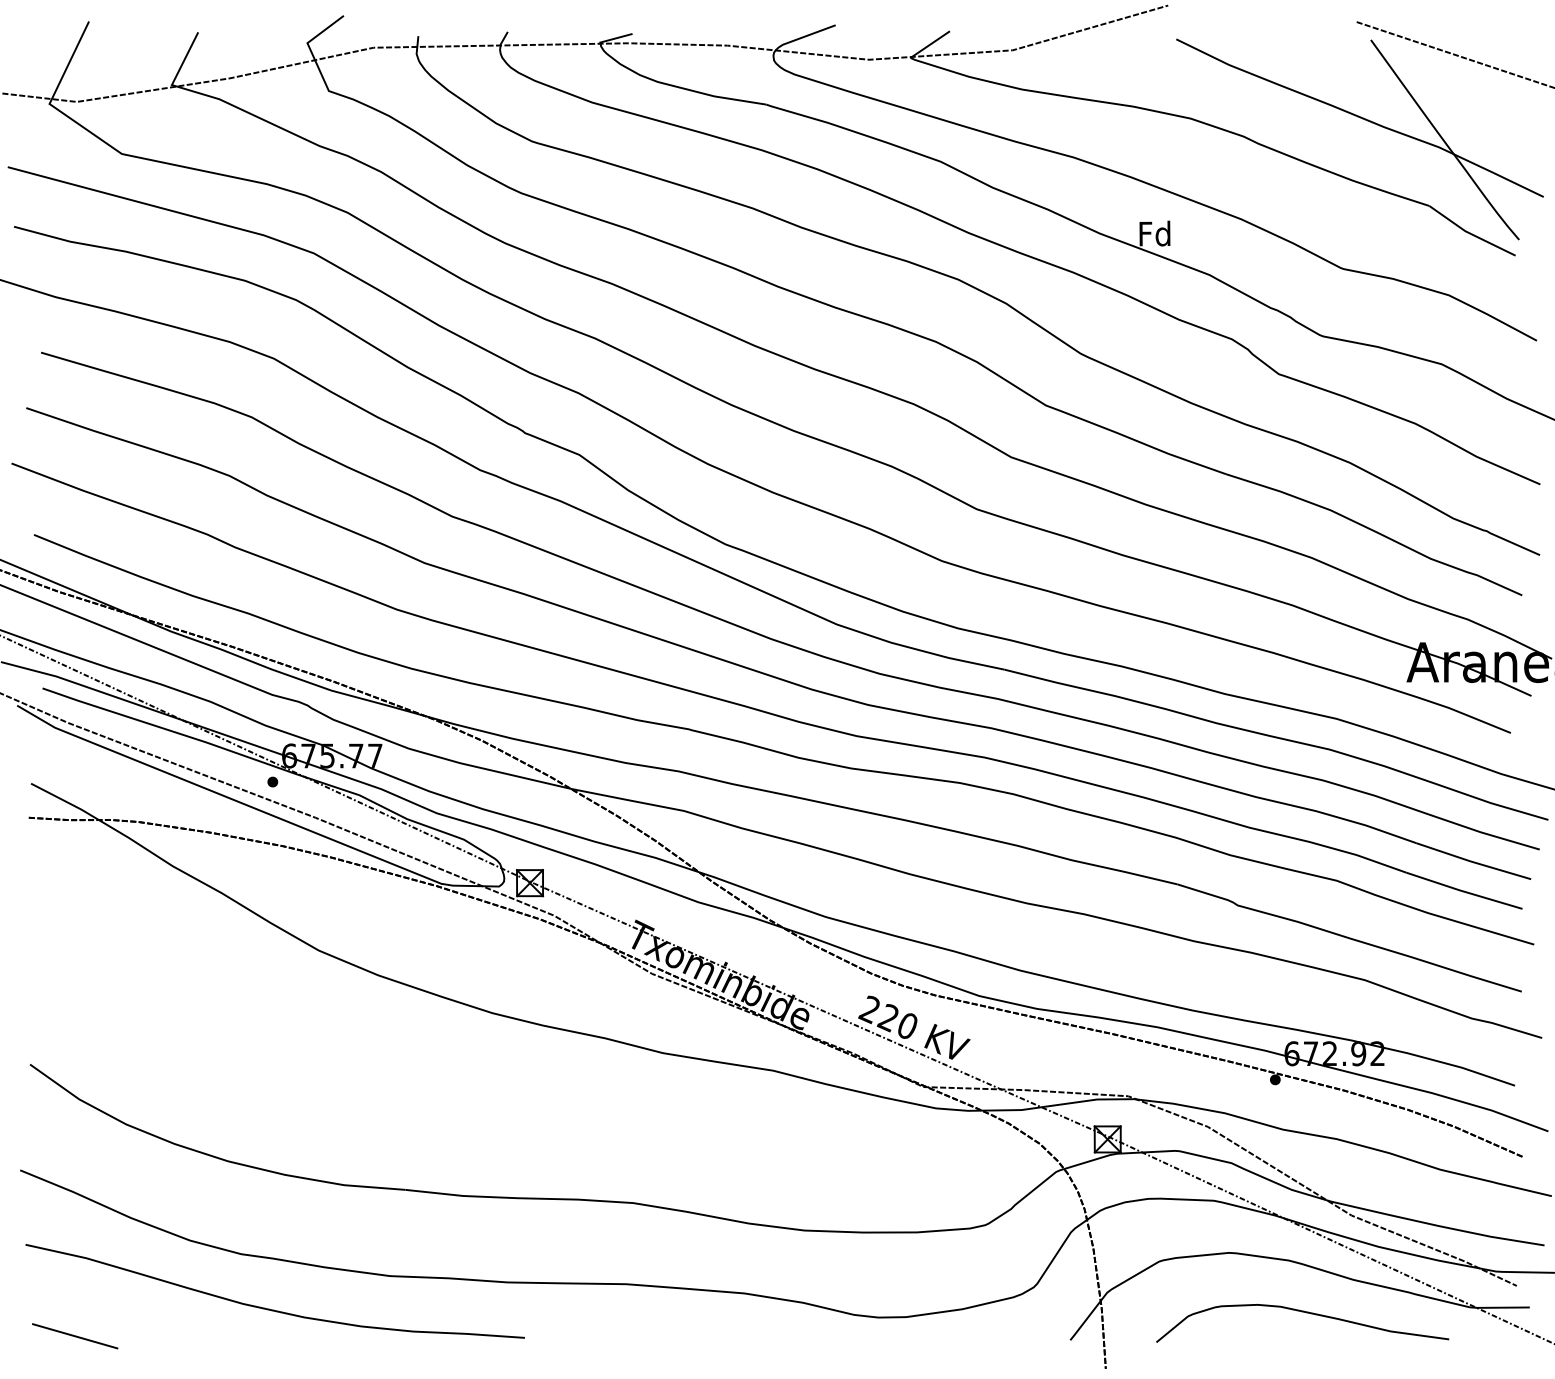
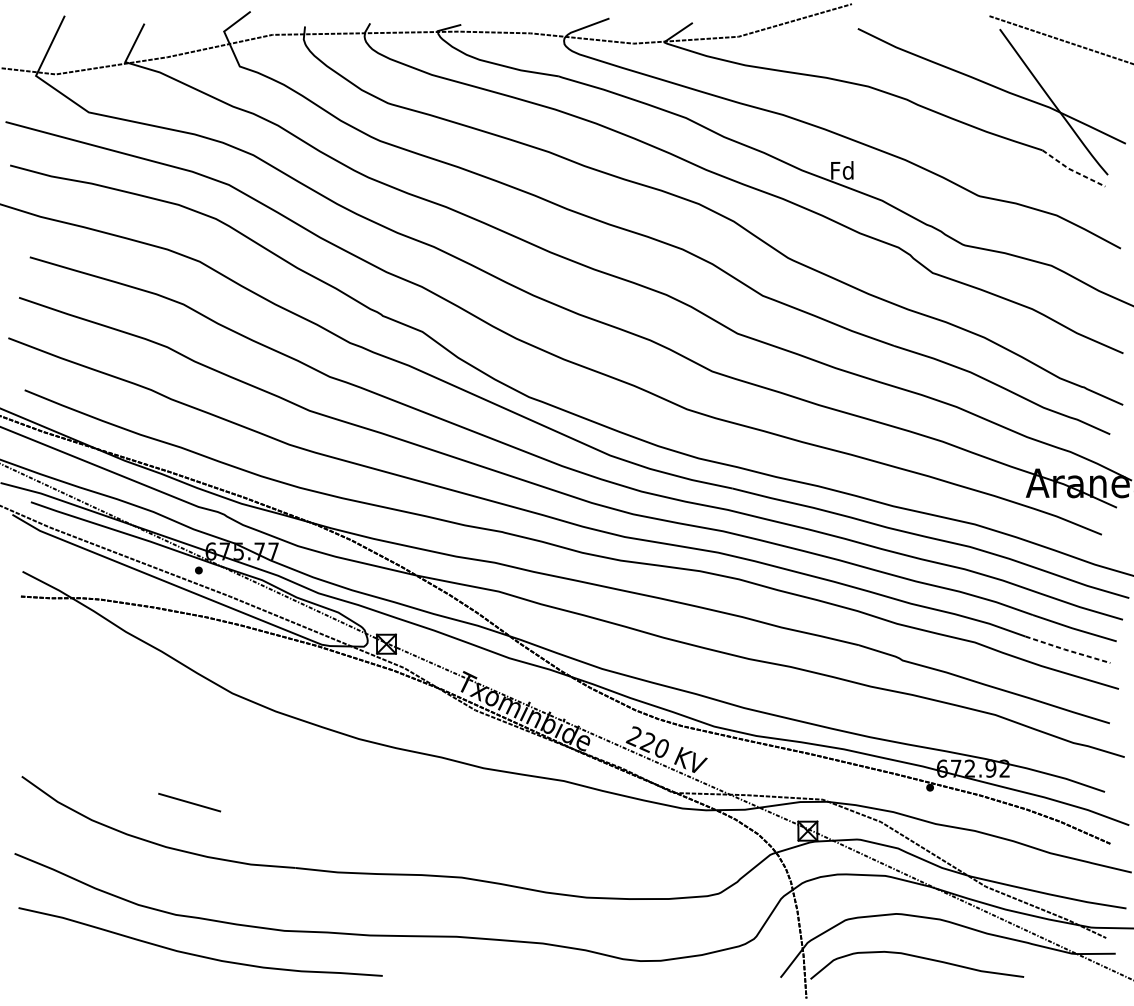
line: (1470, 233) -> (1072, 170), solid -> dashed
line: (1463, 891) -> (1067, 650), solid -> dashed
curve: (1306, 1313) -> (920, 958), moved
line: (75, 1336) -> (189, 802), moved

